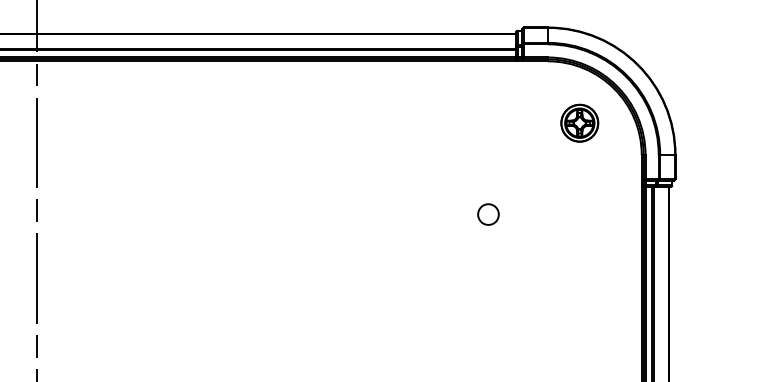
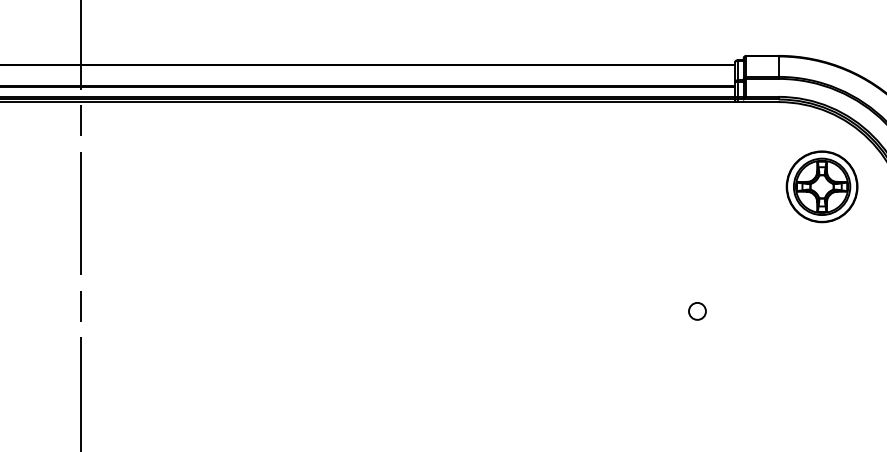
part: (579, 122) -> (821, 185), size x1.4
circle: (488, 214) -> (697, 311), size x0.6

